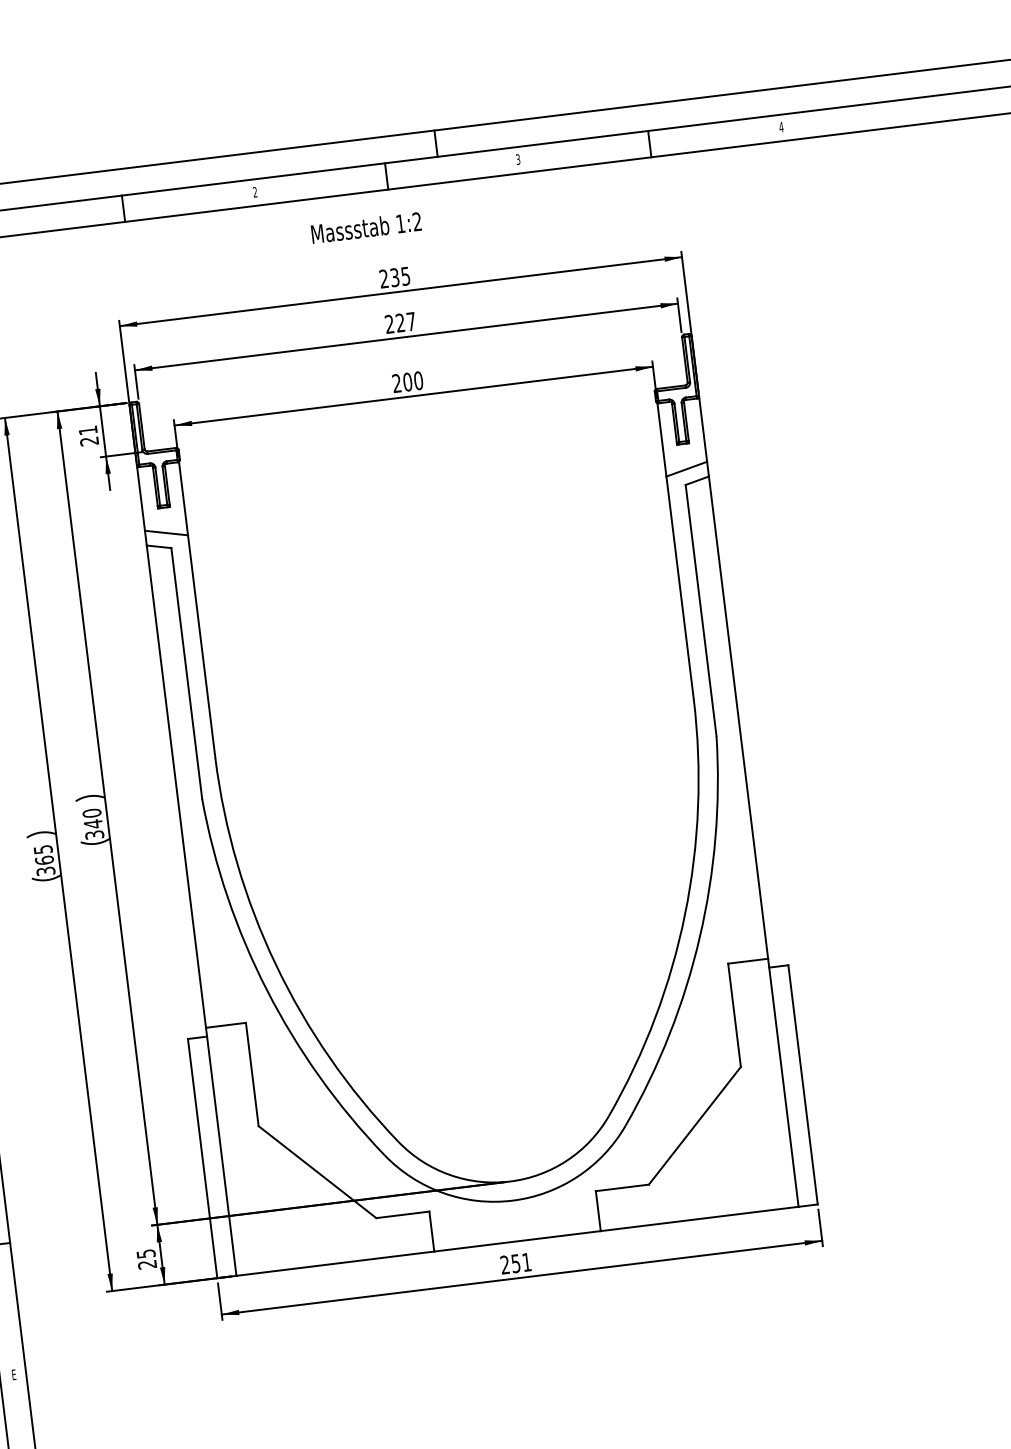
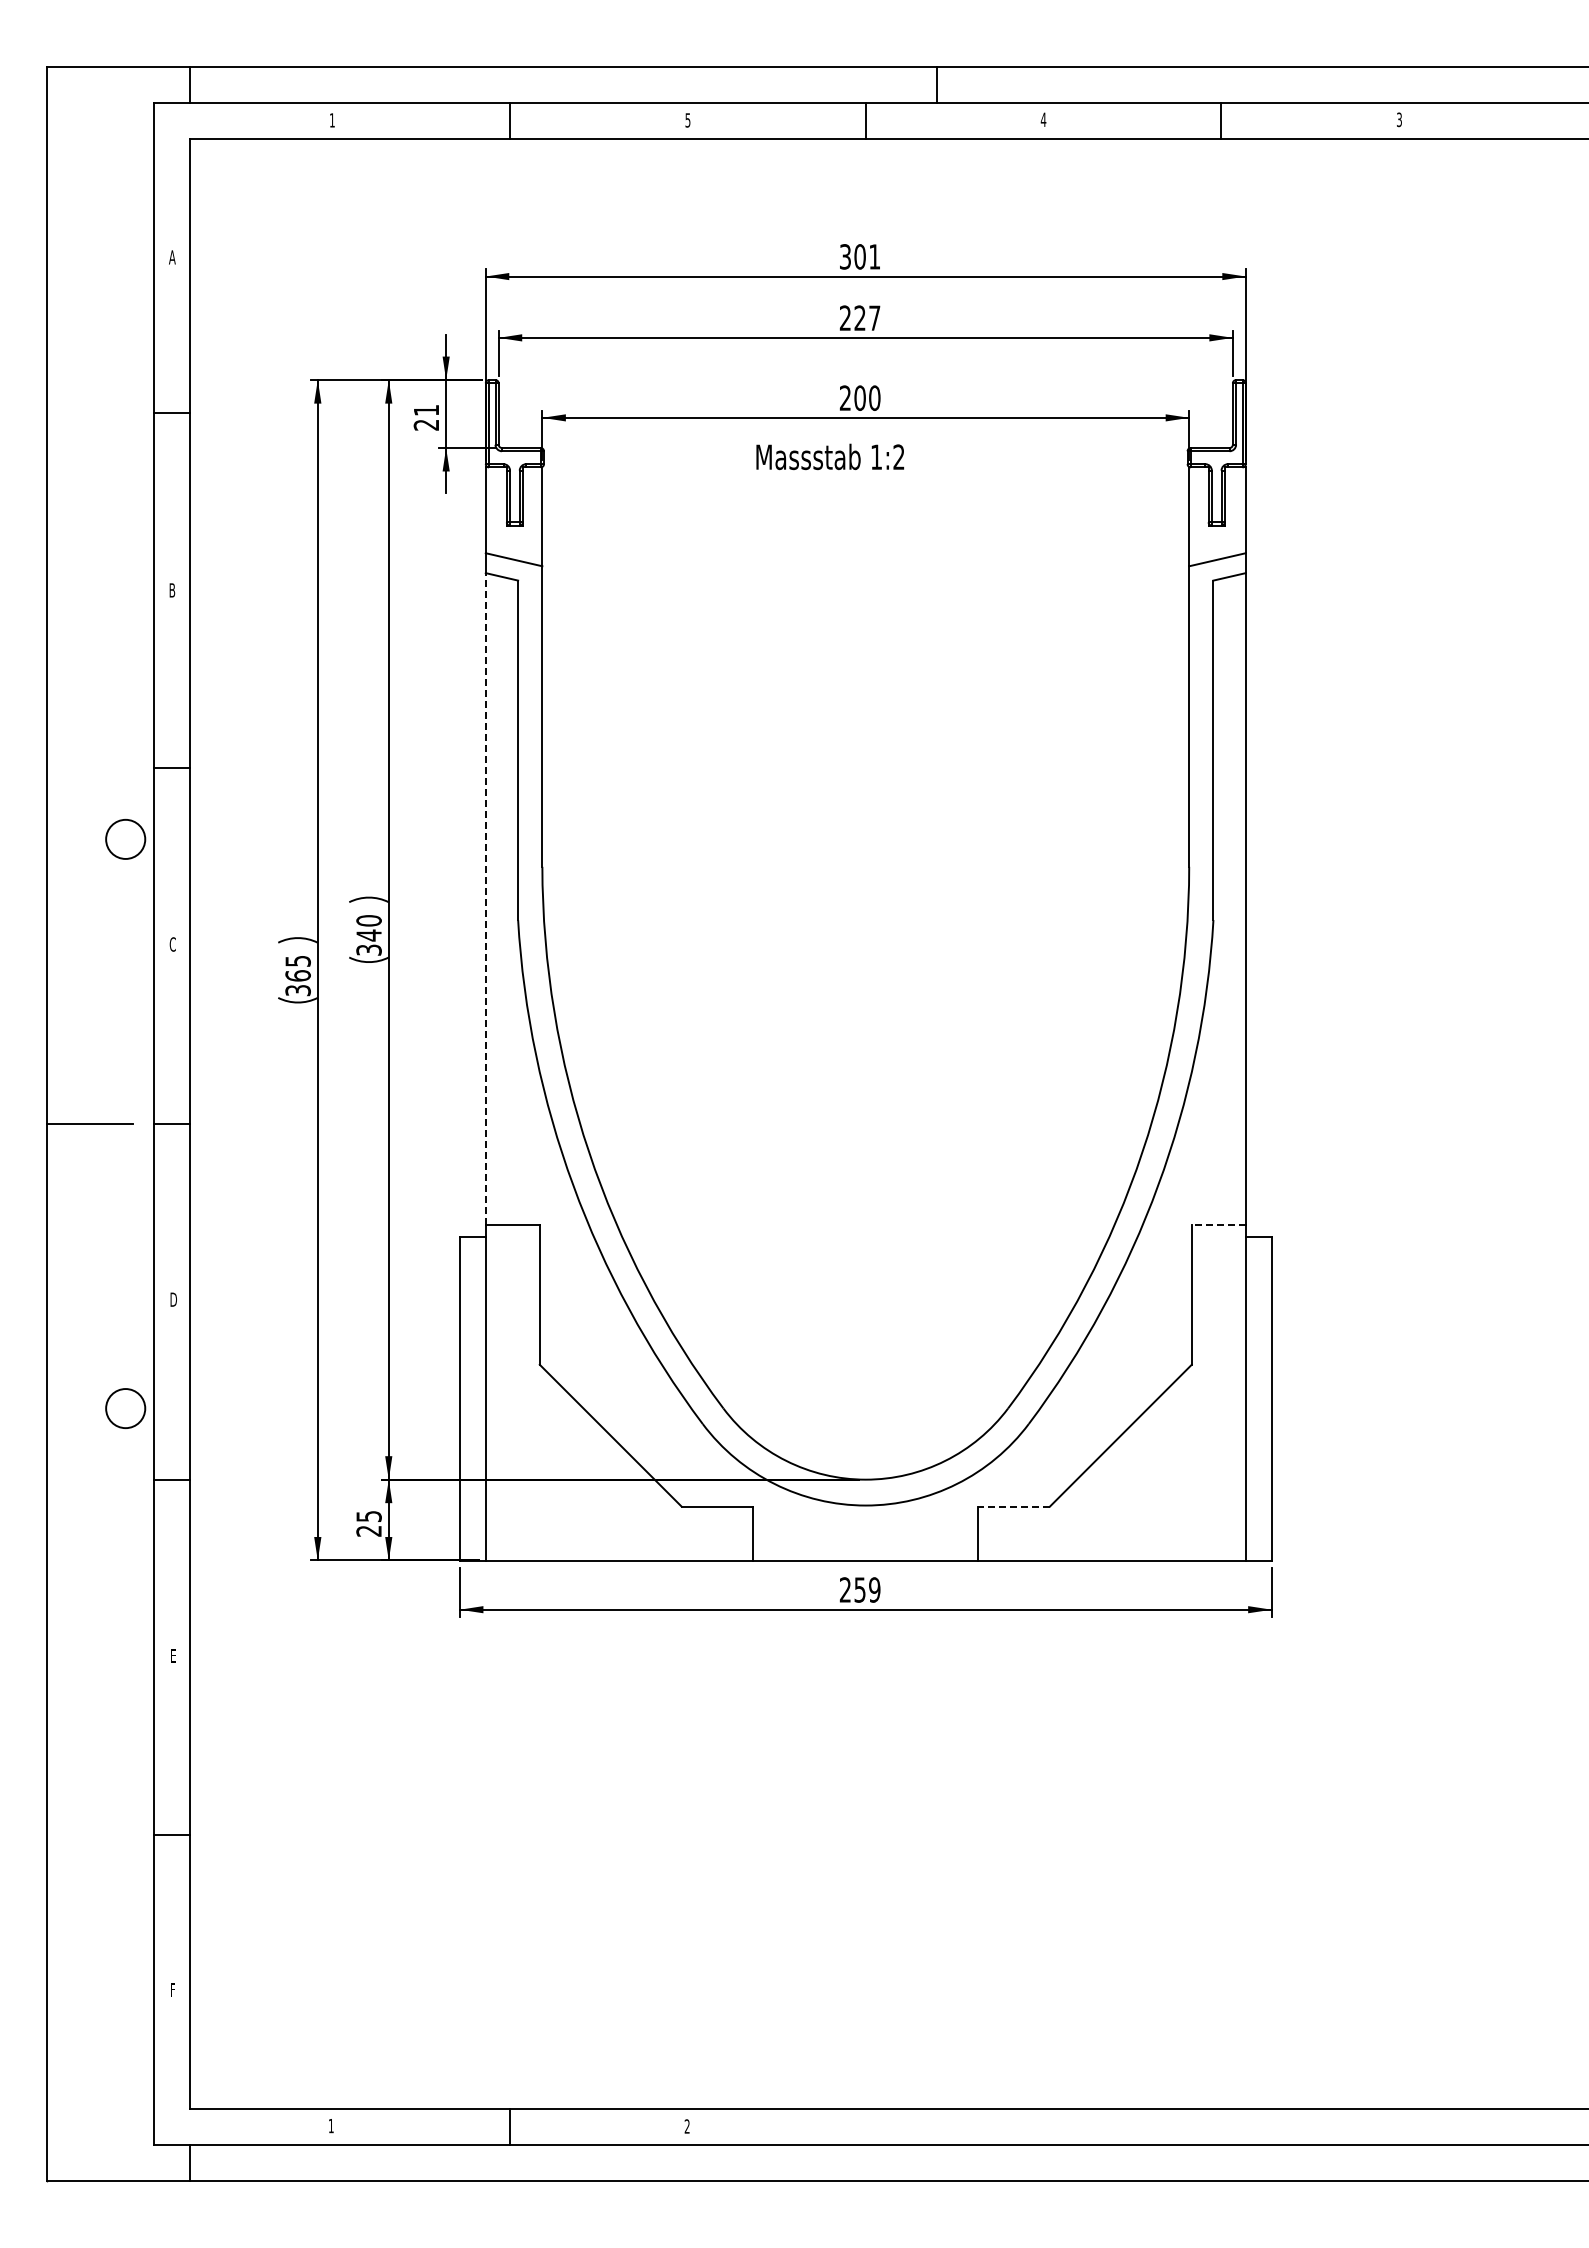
text: (781, 127) -> (1399, 119), 4 -> 3
text: (518, 159) -> (1043, 119), 3 -> 4
text: (254, 192) -> (687, 120), 2 -> 5
text: (366, 227) -> (830, 456), moved
text: (395, 277) -> (860, 256), 235 -> 301
line: (176, 786) -> (485, 898), solid -> dashed
line: (747, 961) -> (1218, 1225), solid -> dashed
line: (622, 1187) -> (1014, 1506), solid -> dashed
text: (526, 1261) -> (874, 1589), 251 -> 259

